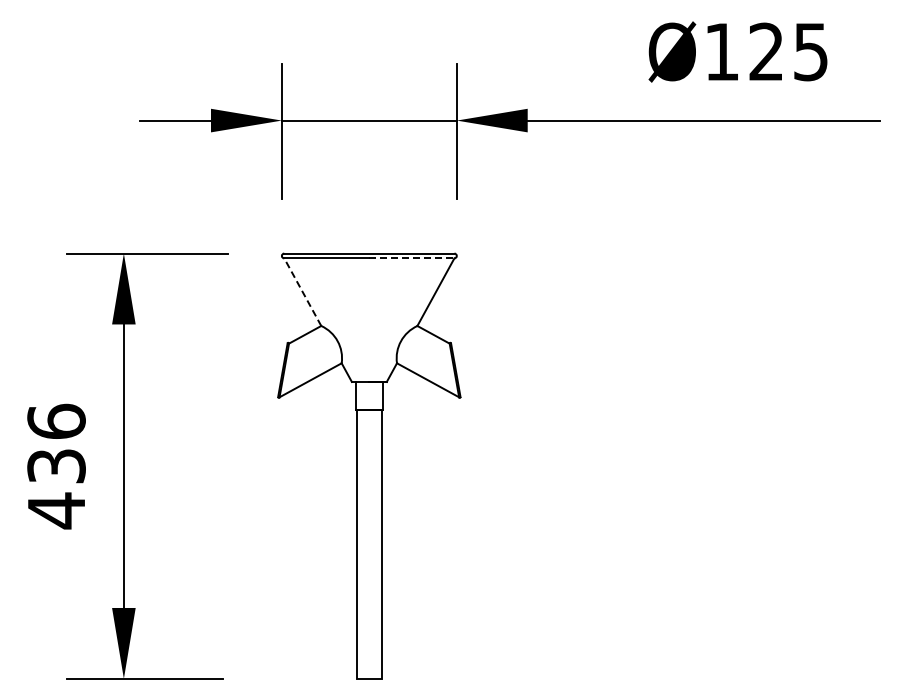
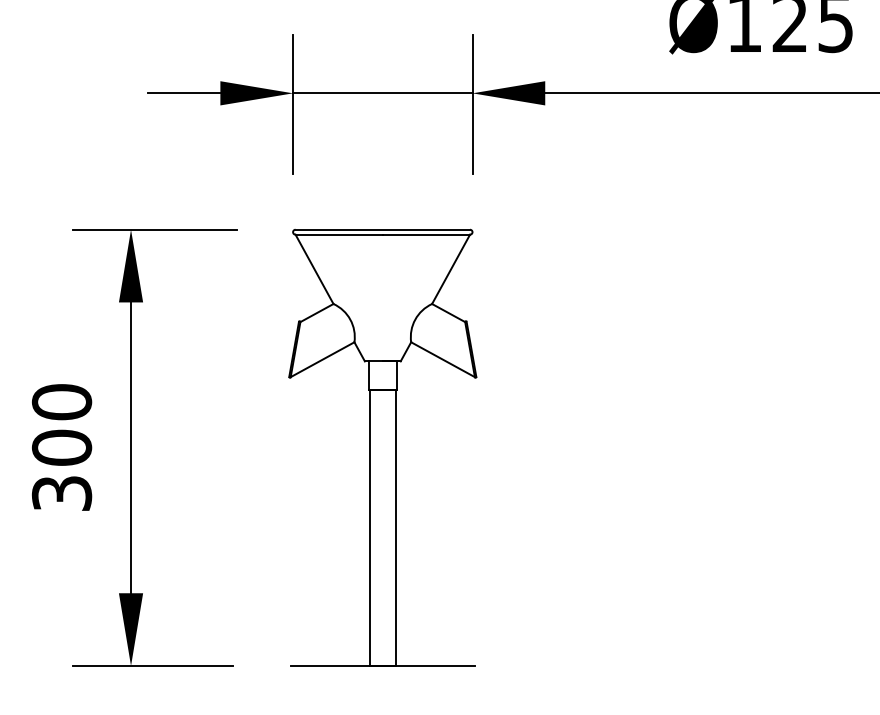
line: (411, 258) -> (426, 234), dashed -> solid
line: (302, 292) -> (314, 269), dashed -> solid
text: (56, 466) -> (61, 448), 436 -> 300
line: (369, 678) -> (382, 665), added

